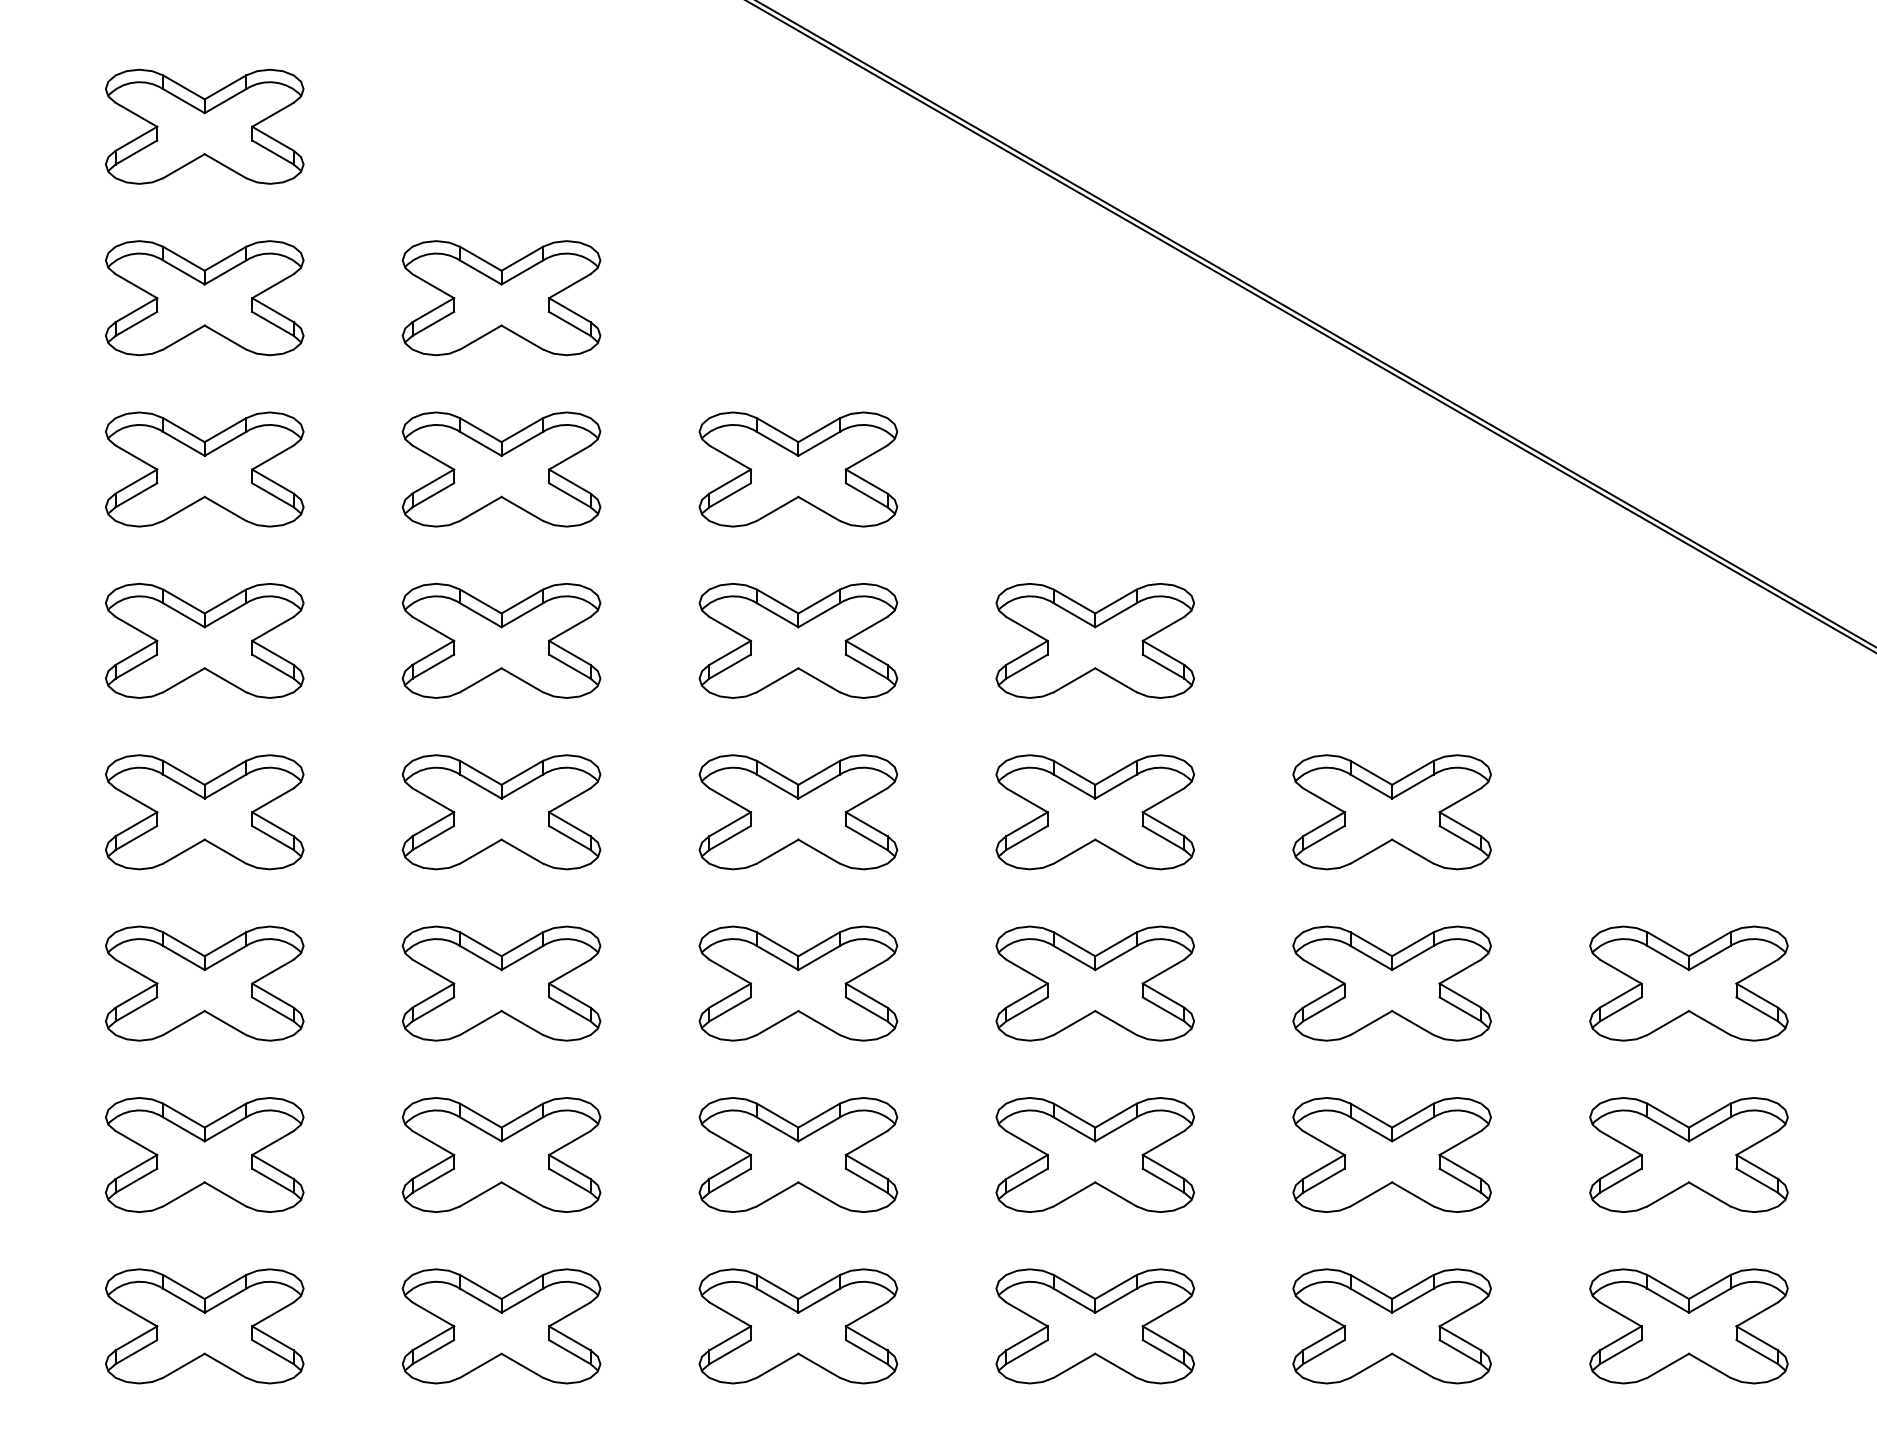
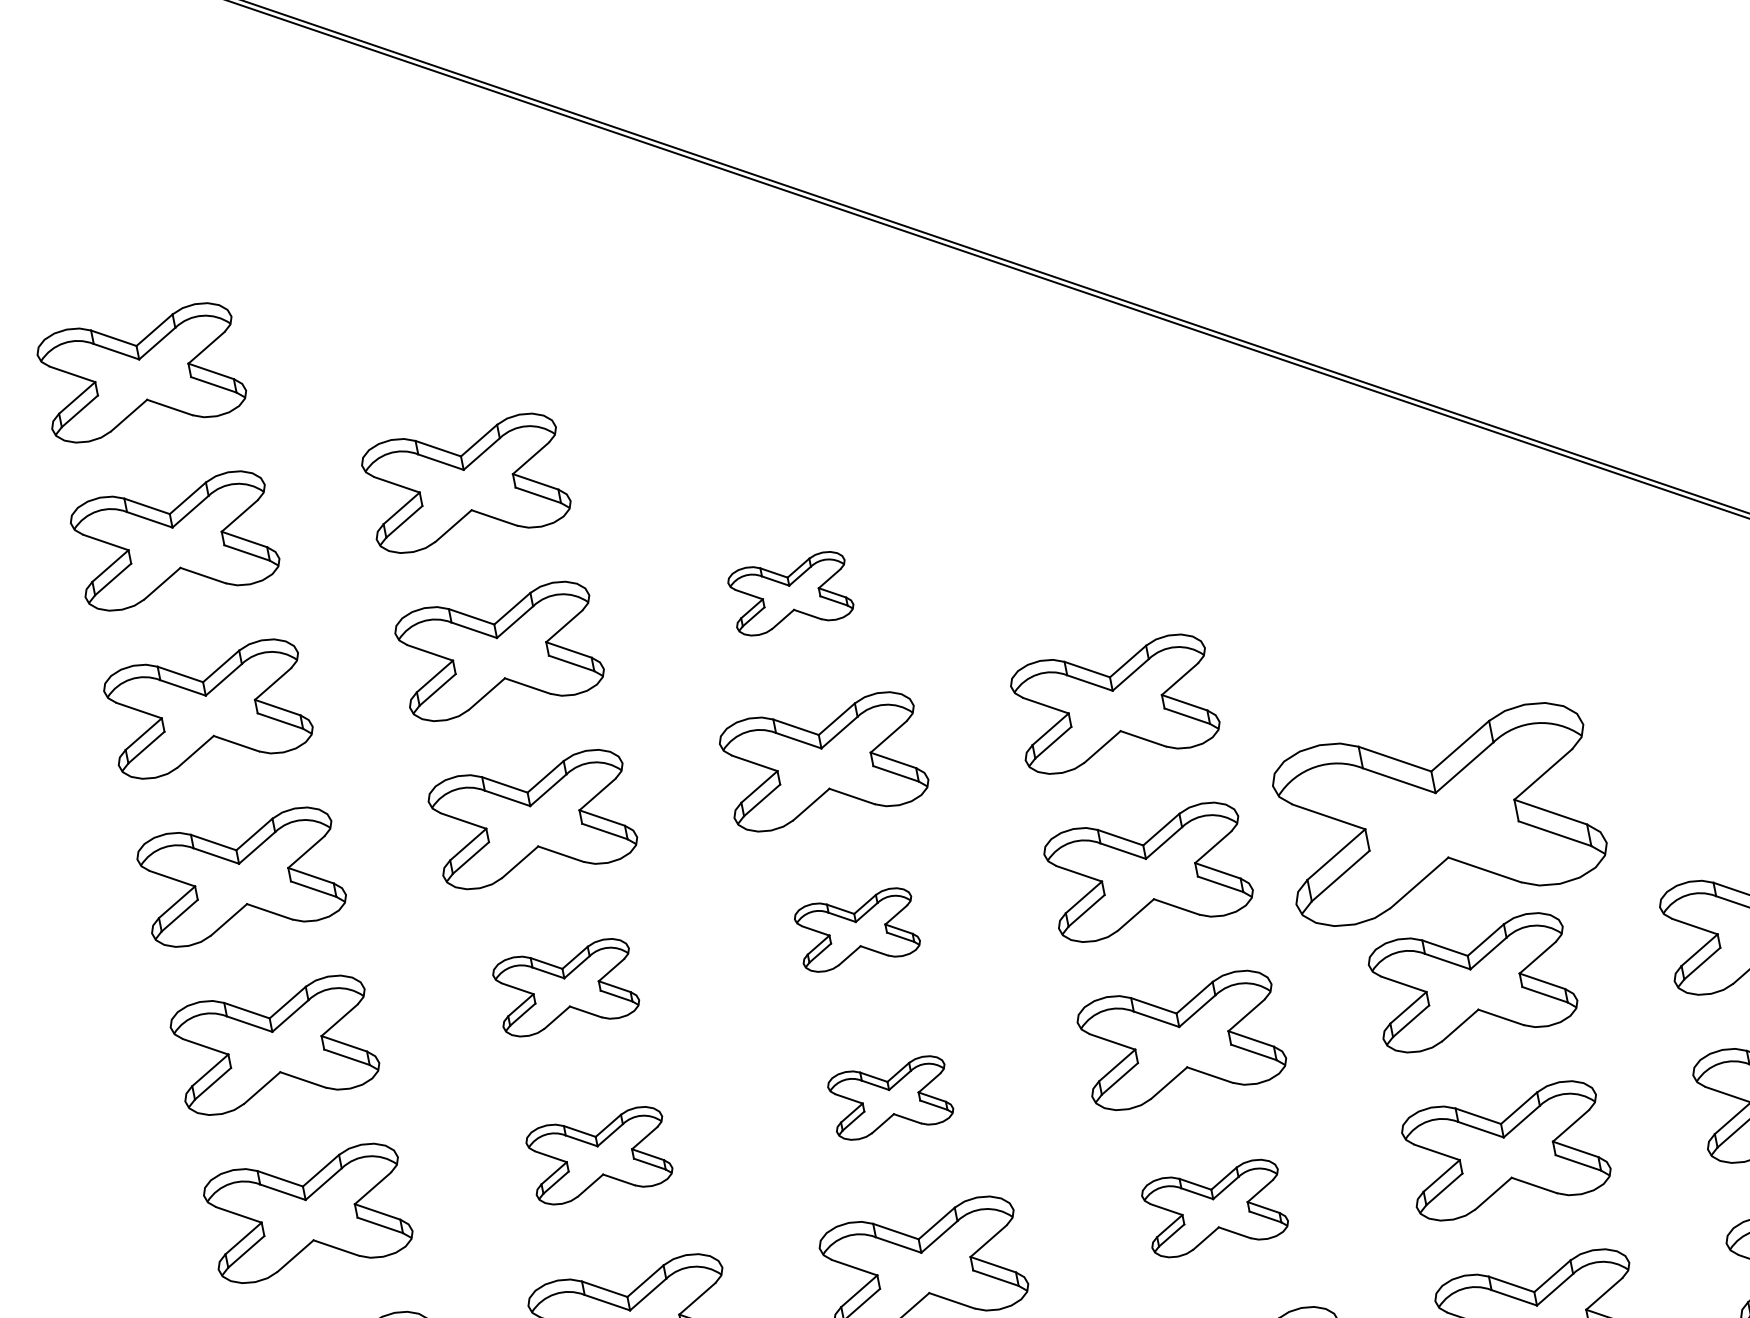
part: (798, 469) -> (790, 593), size x0.6
part: (501, 812) -> (566, 987), size x0.7
part: (798, 812) -> (857, 930), size x0.6
part: (1391, 812) -> (1439, 815), size x1.6
part: (501, 983) -> (599, 1155), size x0.7
part: (798, 983) -> (890, 1097), size x0.6
part: (1094, 1154) -> (1214, 1208), size x0.7

